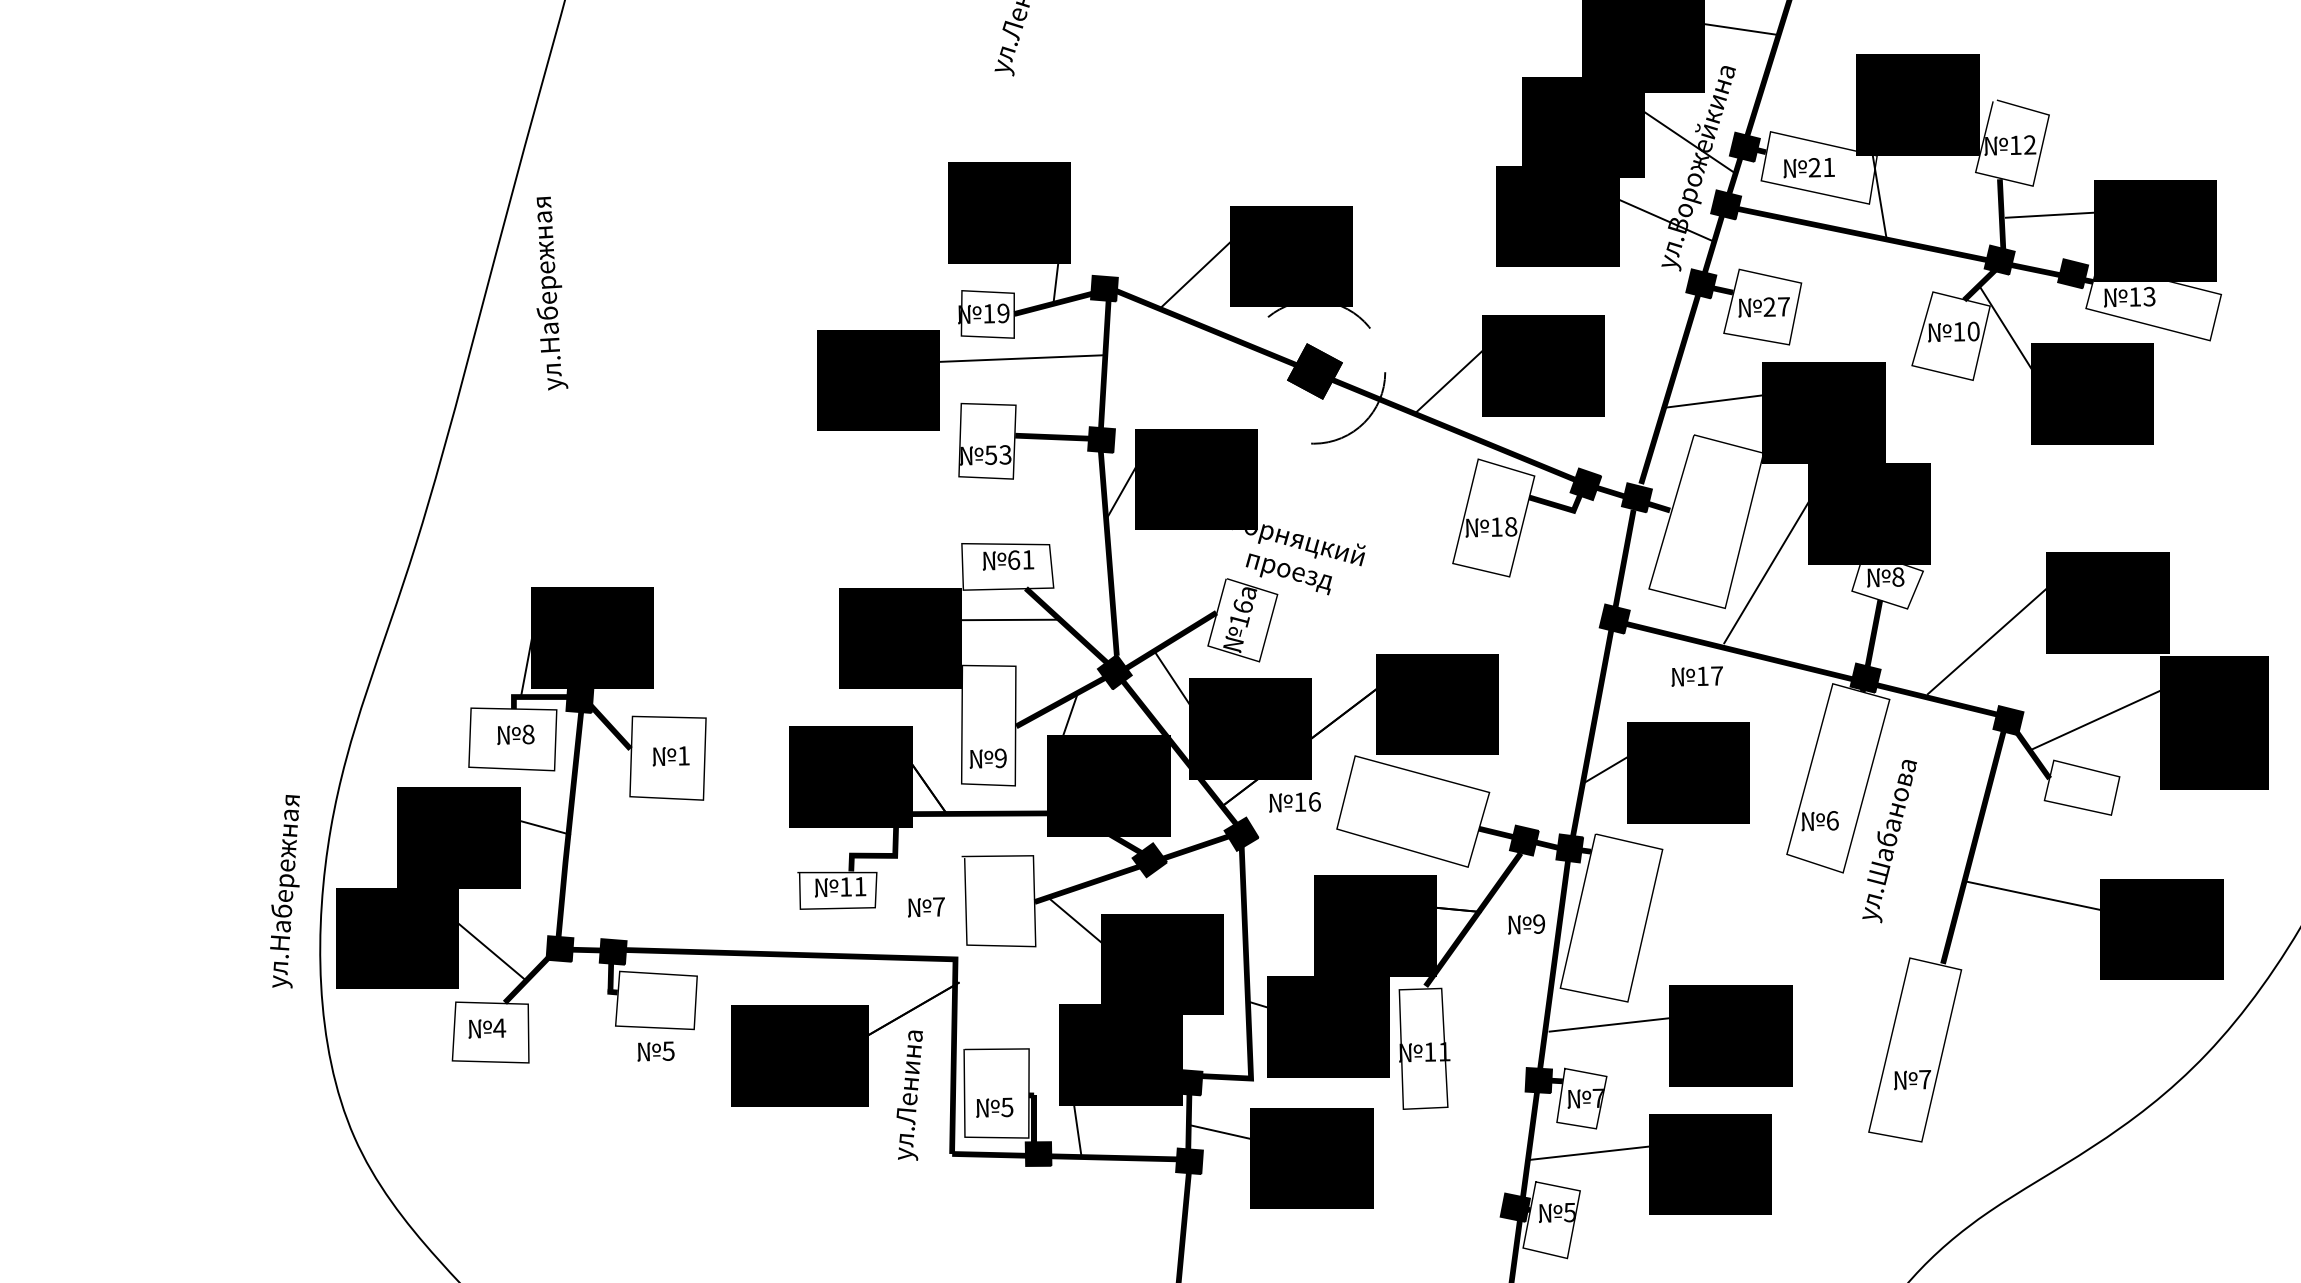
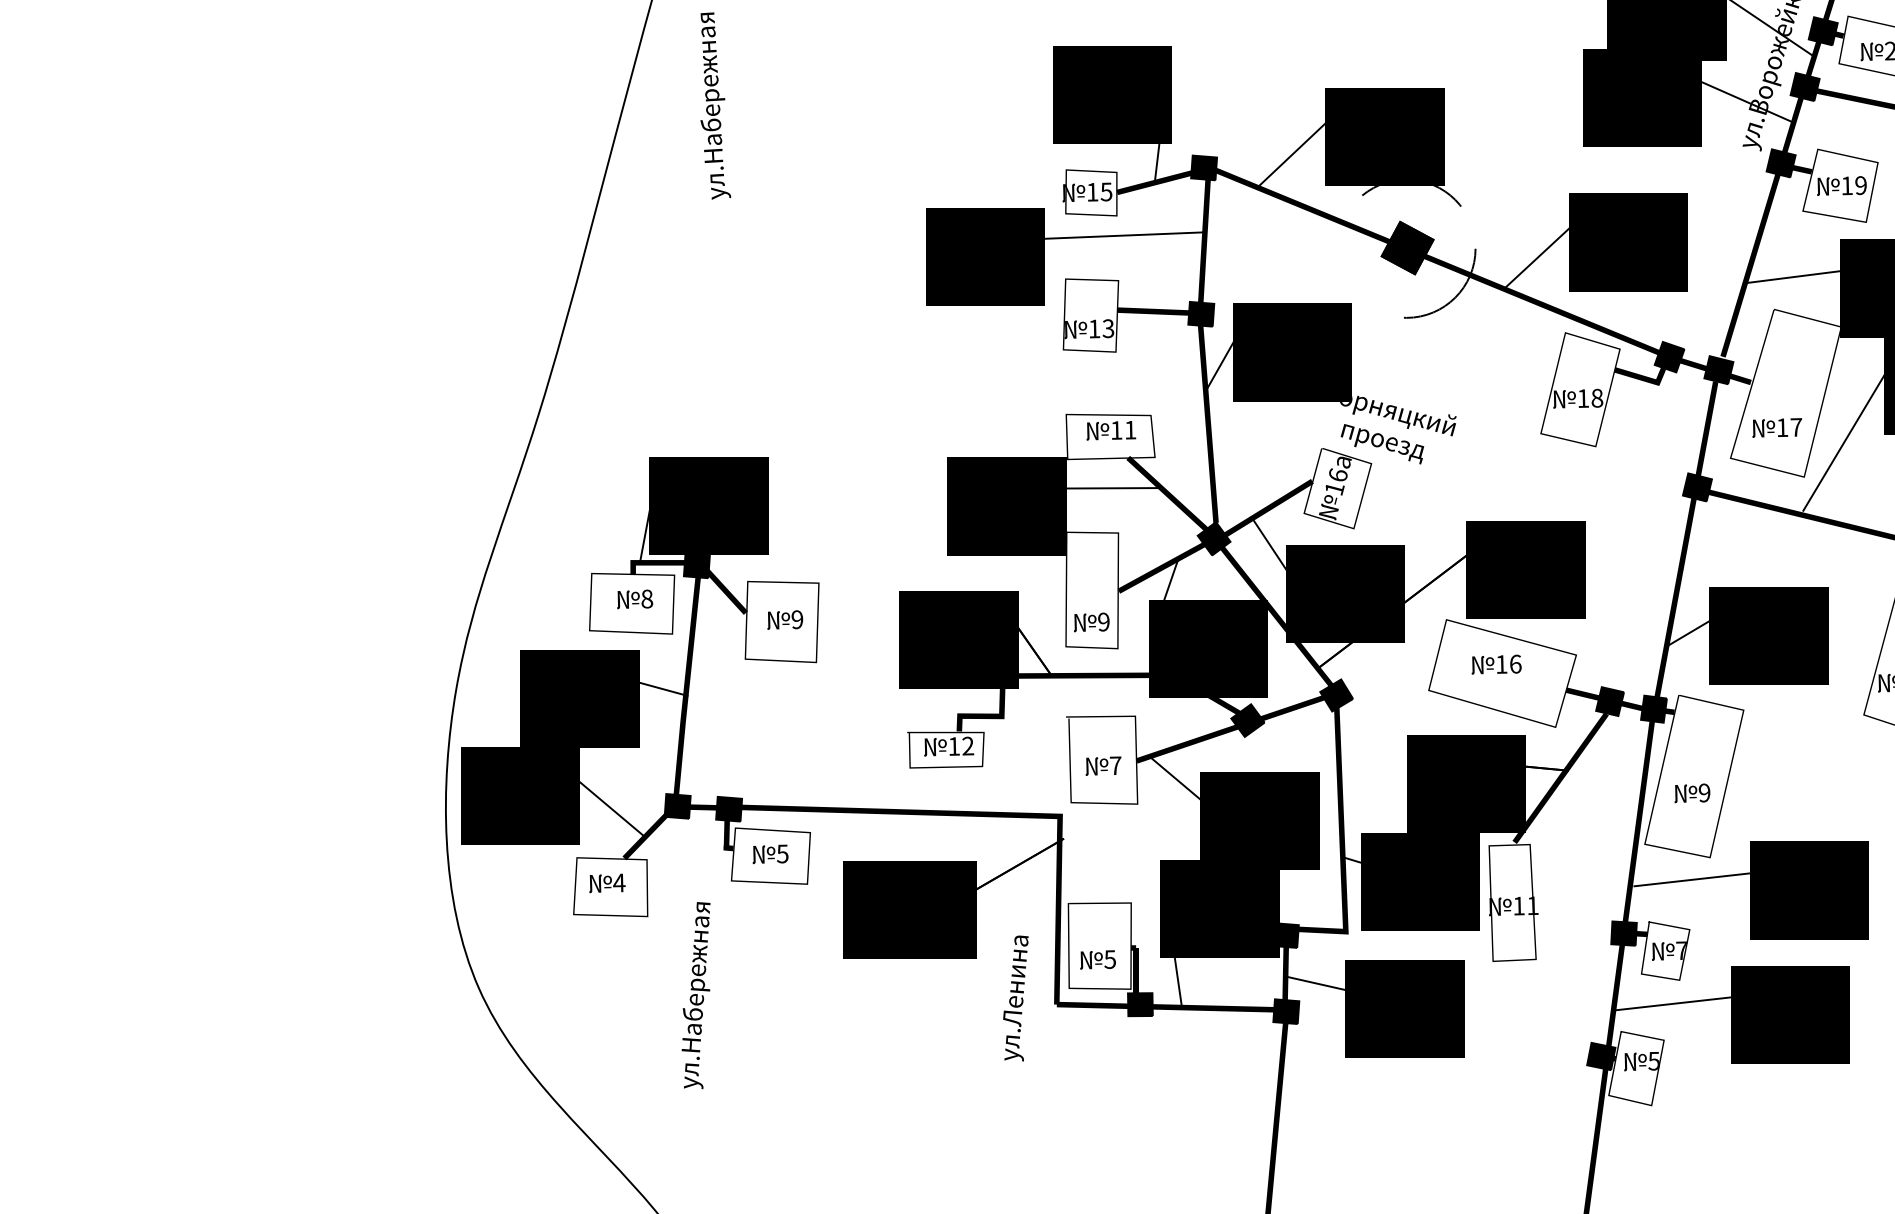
text: (552, 293) -> (715, 105), moved
text: (1776, 306) -> (1853, 185), 27 -> 19
text: (1003, 313) -> (1106, 192), 19 -> 15
text: (991, 455) -> (1094, 329), 53 -> 13
text: (1014, 559) -> (1117, 429), 61 -> 11
text: (1696, 676) -> (1776, 427), moved
text: (683, 755) -> (797, 619), 1 -> 9
text: (1294, 802) -> (1496, 664), moved
text: (860, 886) -> (968, 745), 11 -> 12
text: (284, 891) -> (695, 995), moved
text: (926, 907) -> (1103, 766), moved
text: (1526, 924) -> (1692, 793), moved
text: (655, 1051) -> (770, 854), moved
text: (909, 1095) -> (1015, 998), moved

